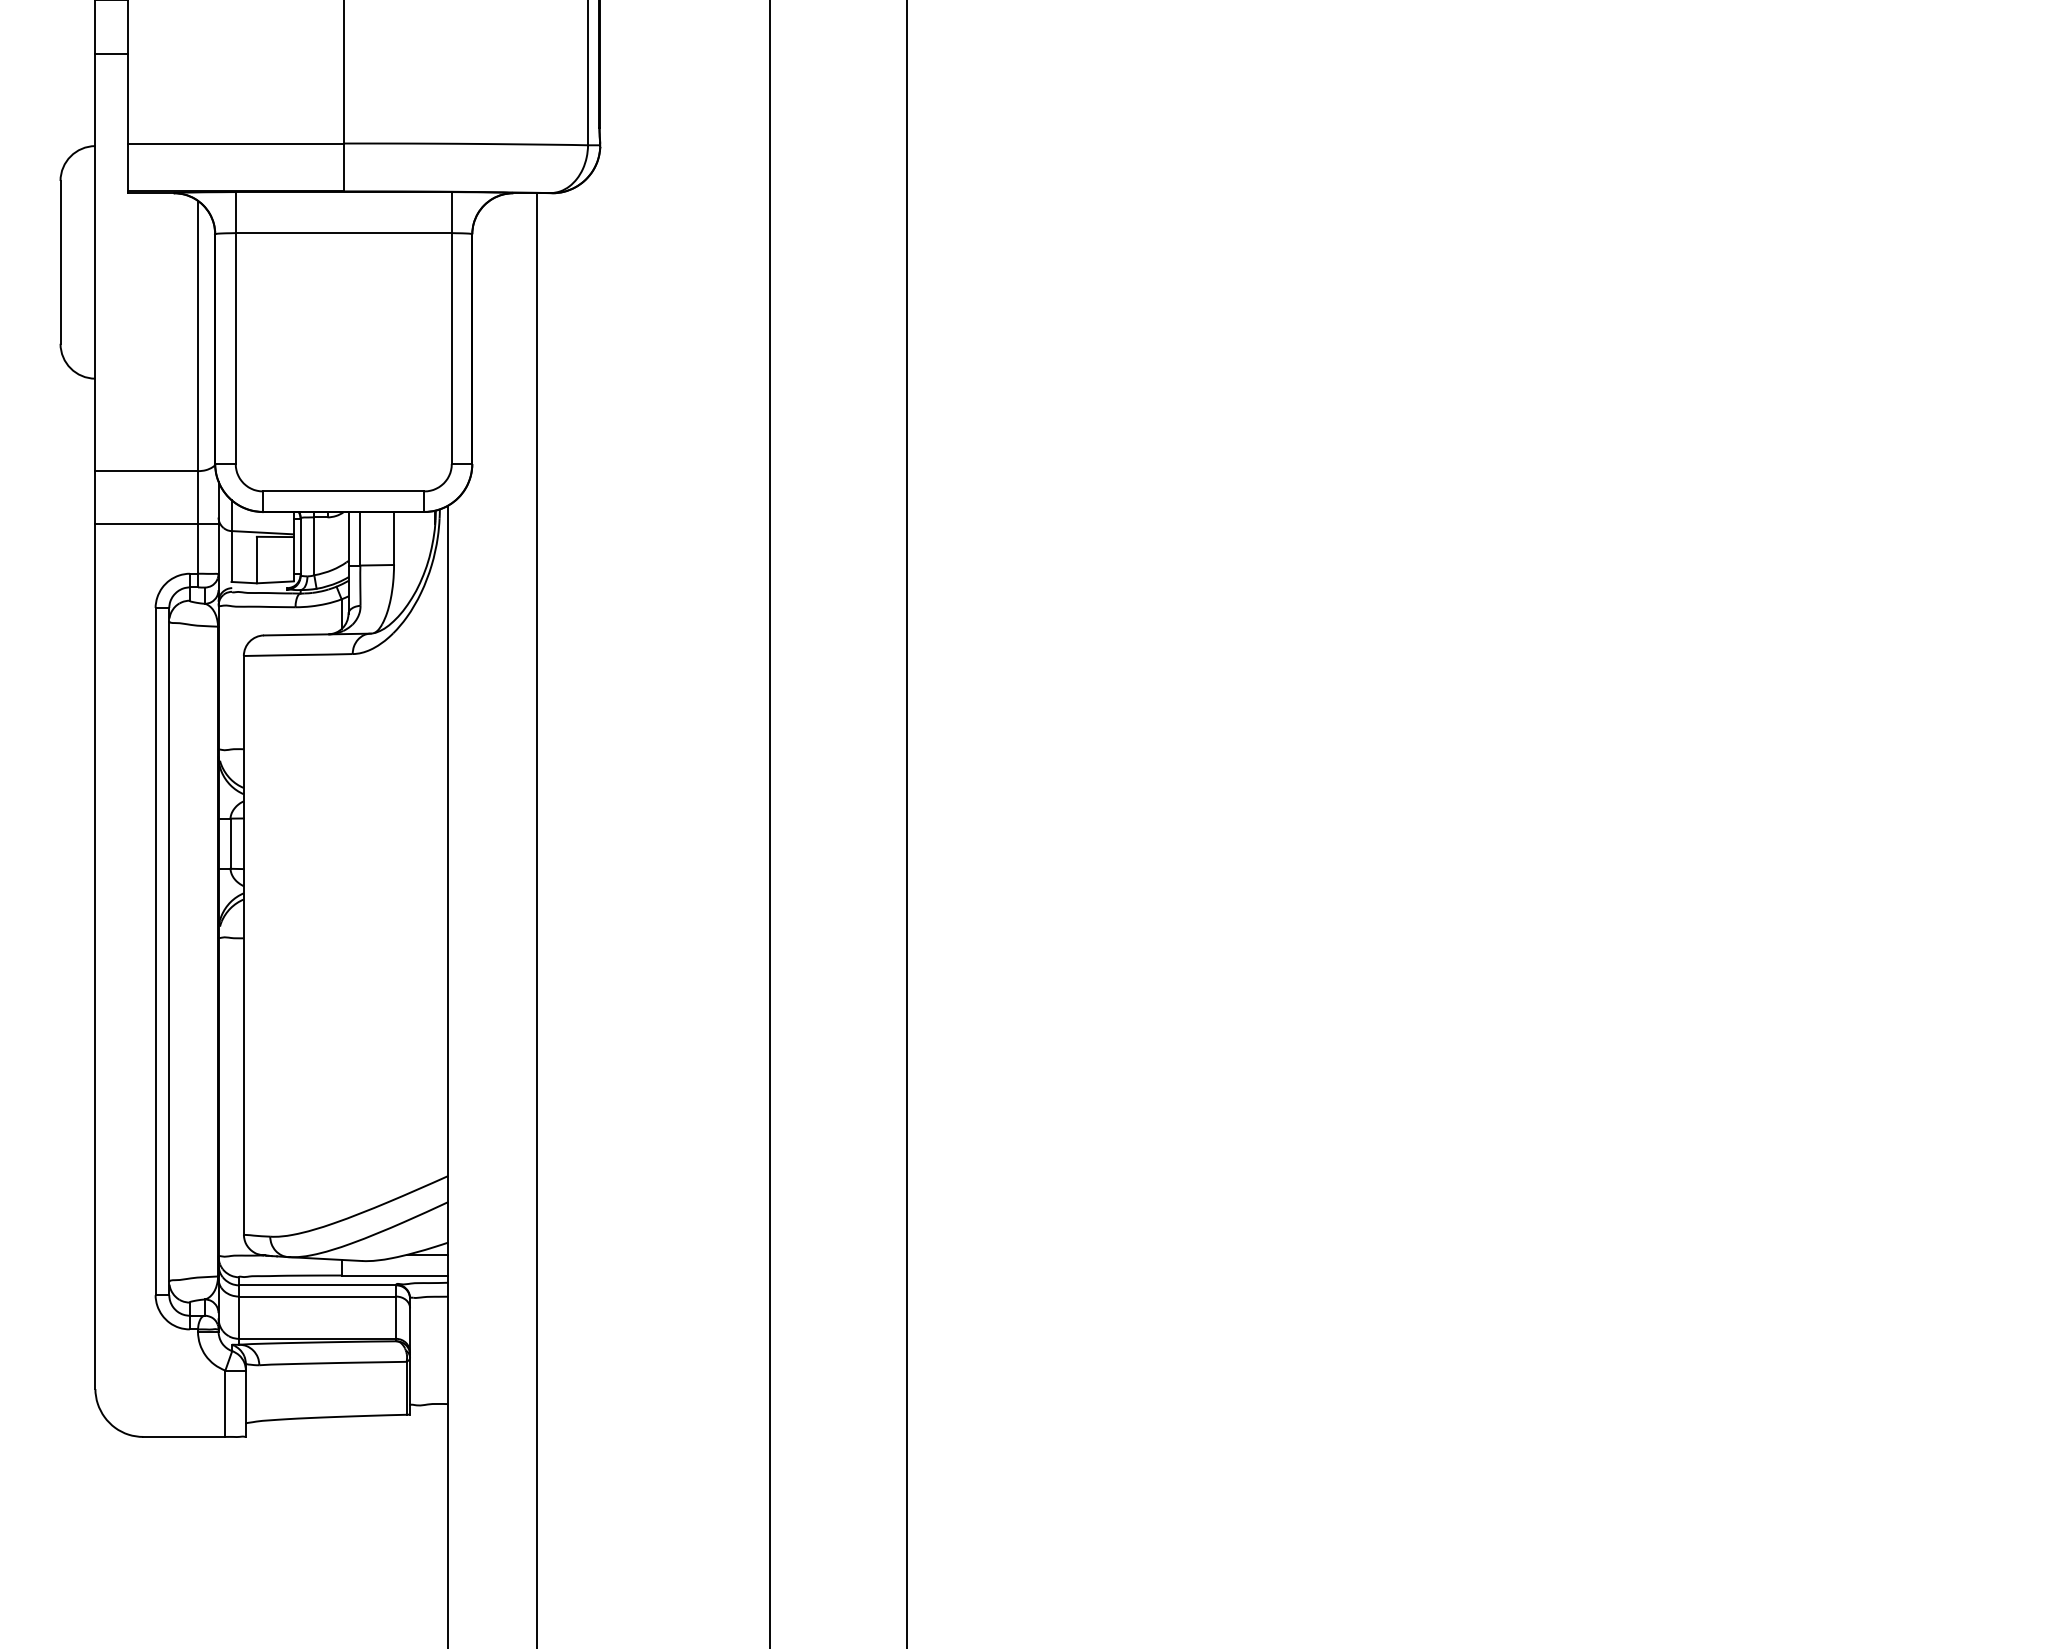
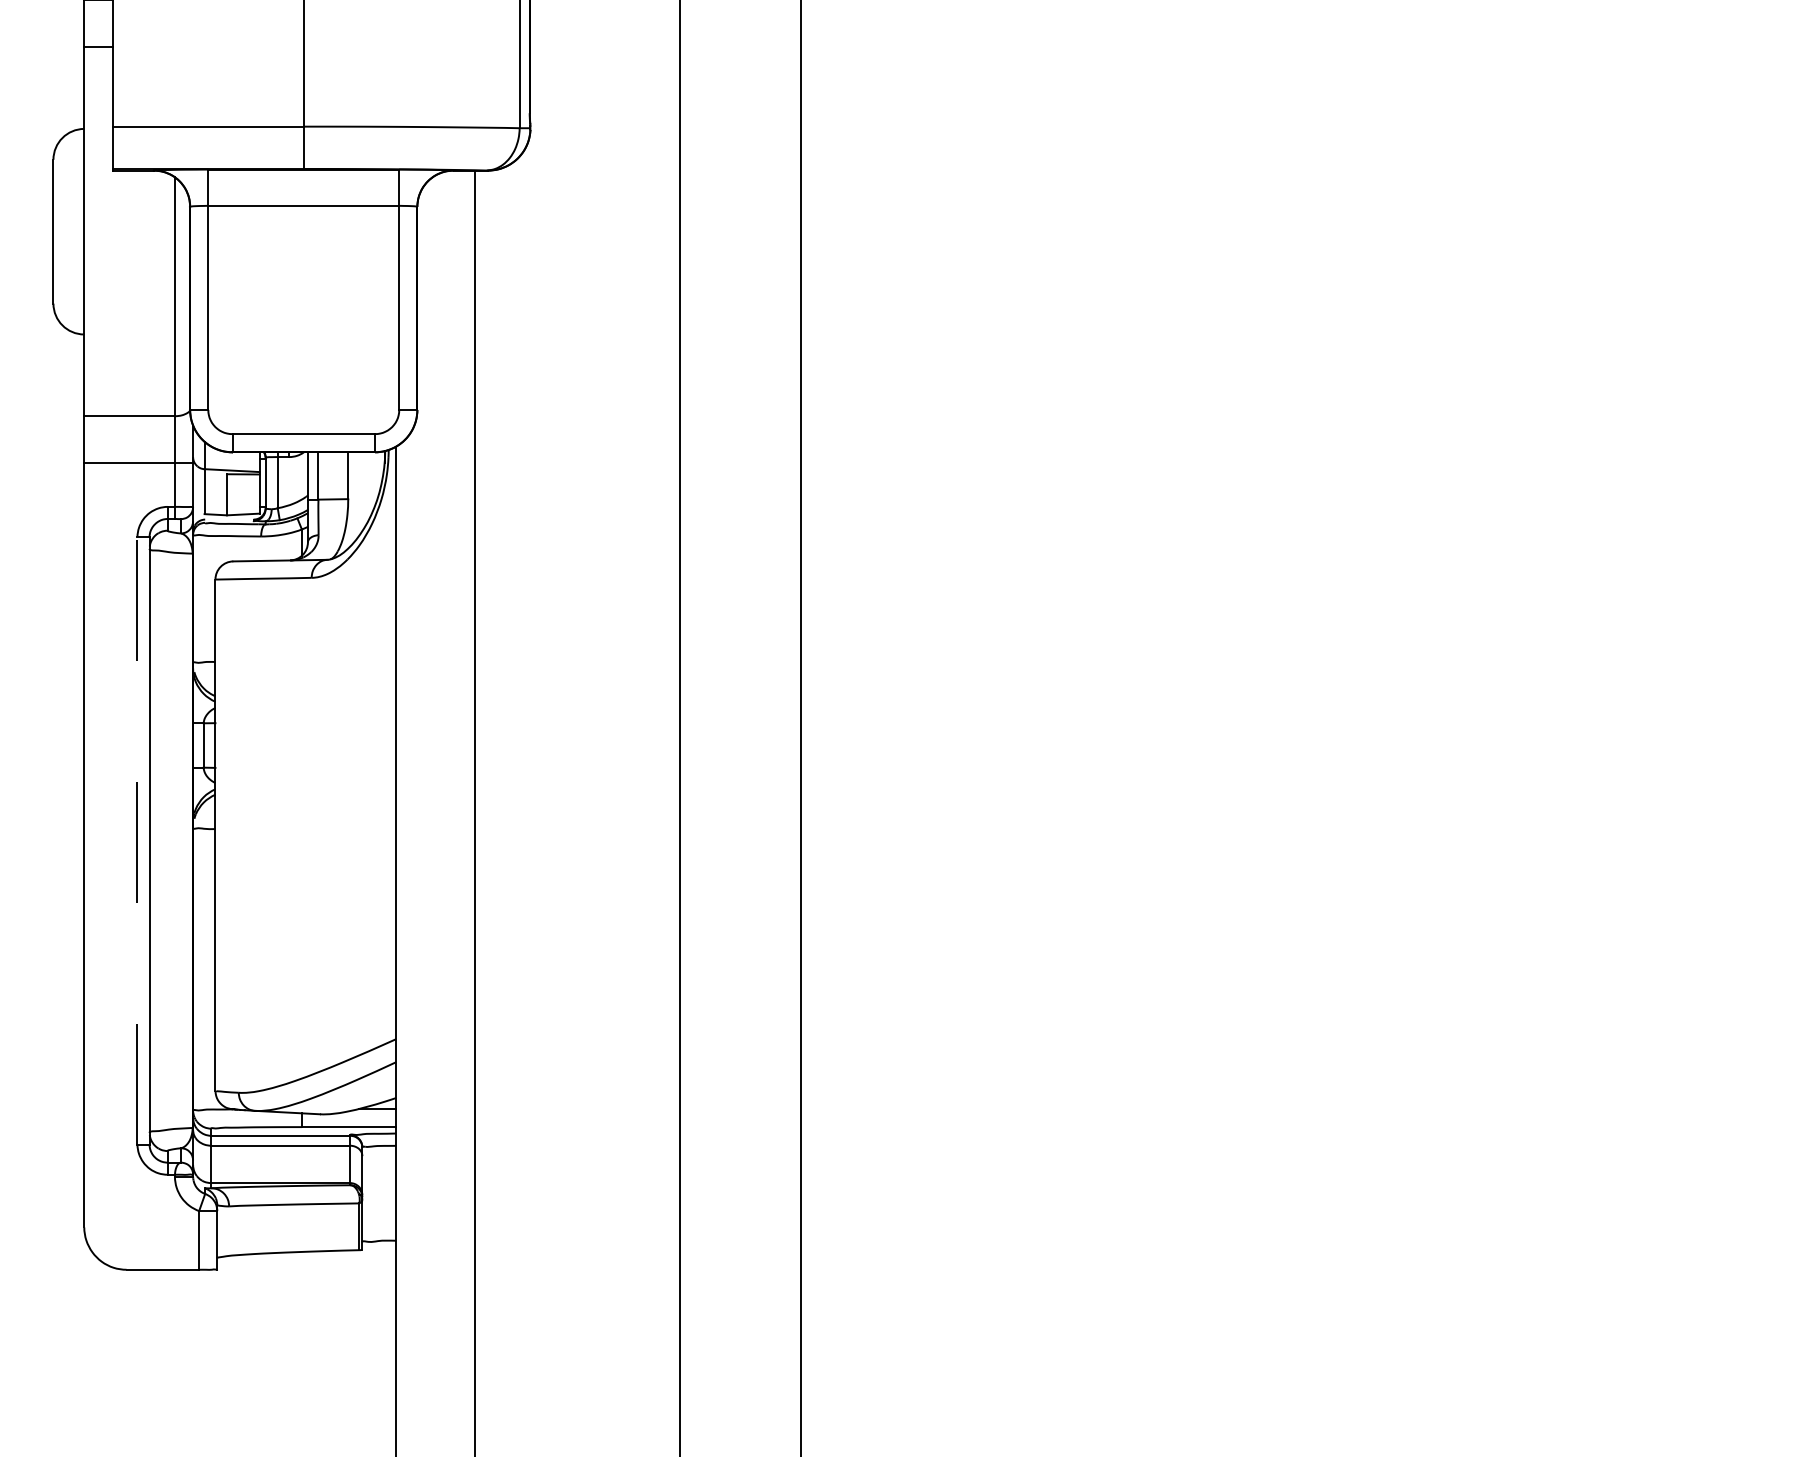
line: (155, 951) -> (137, 840), solid -> dashed

